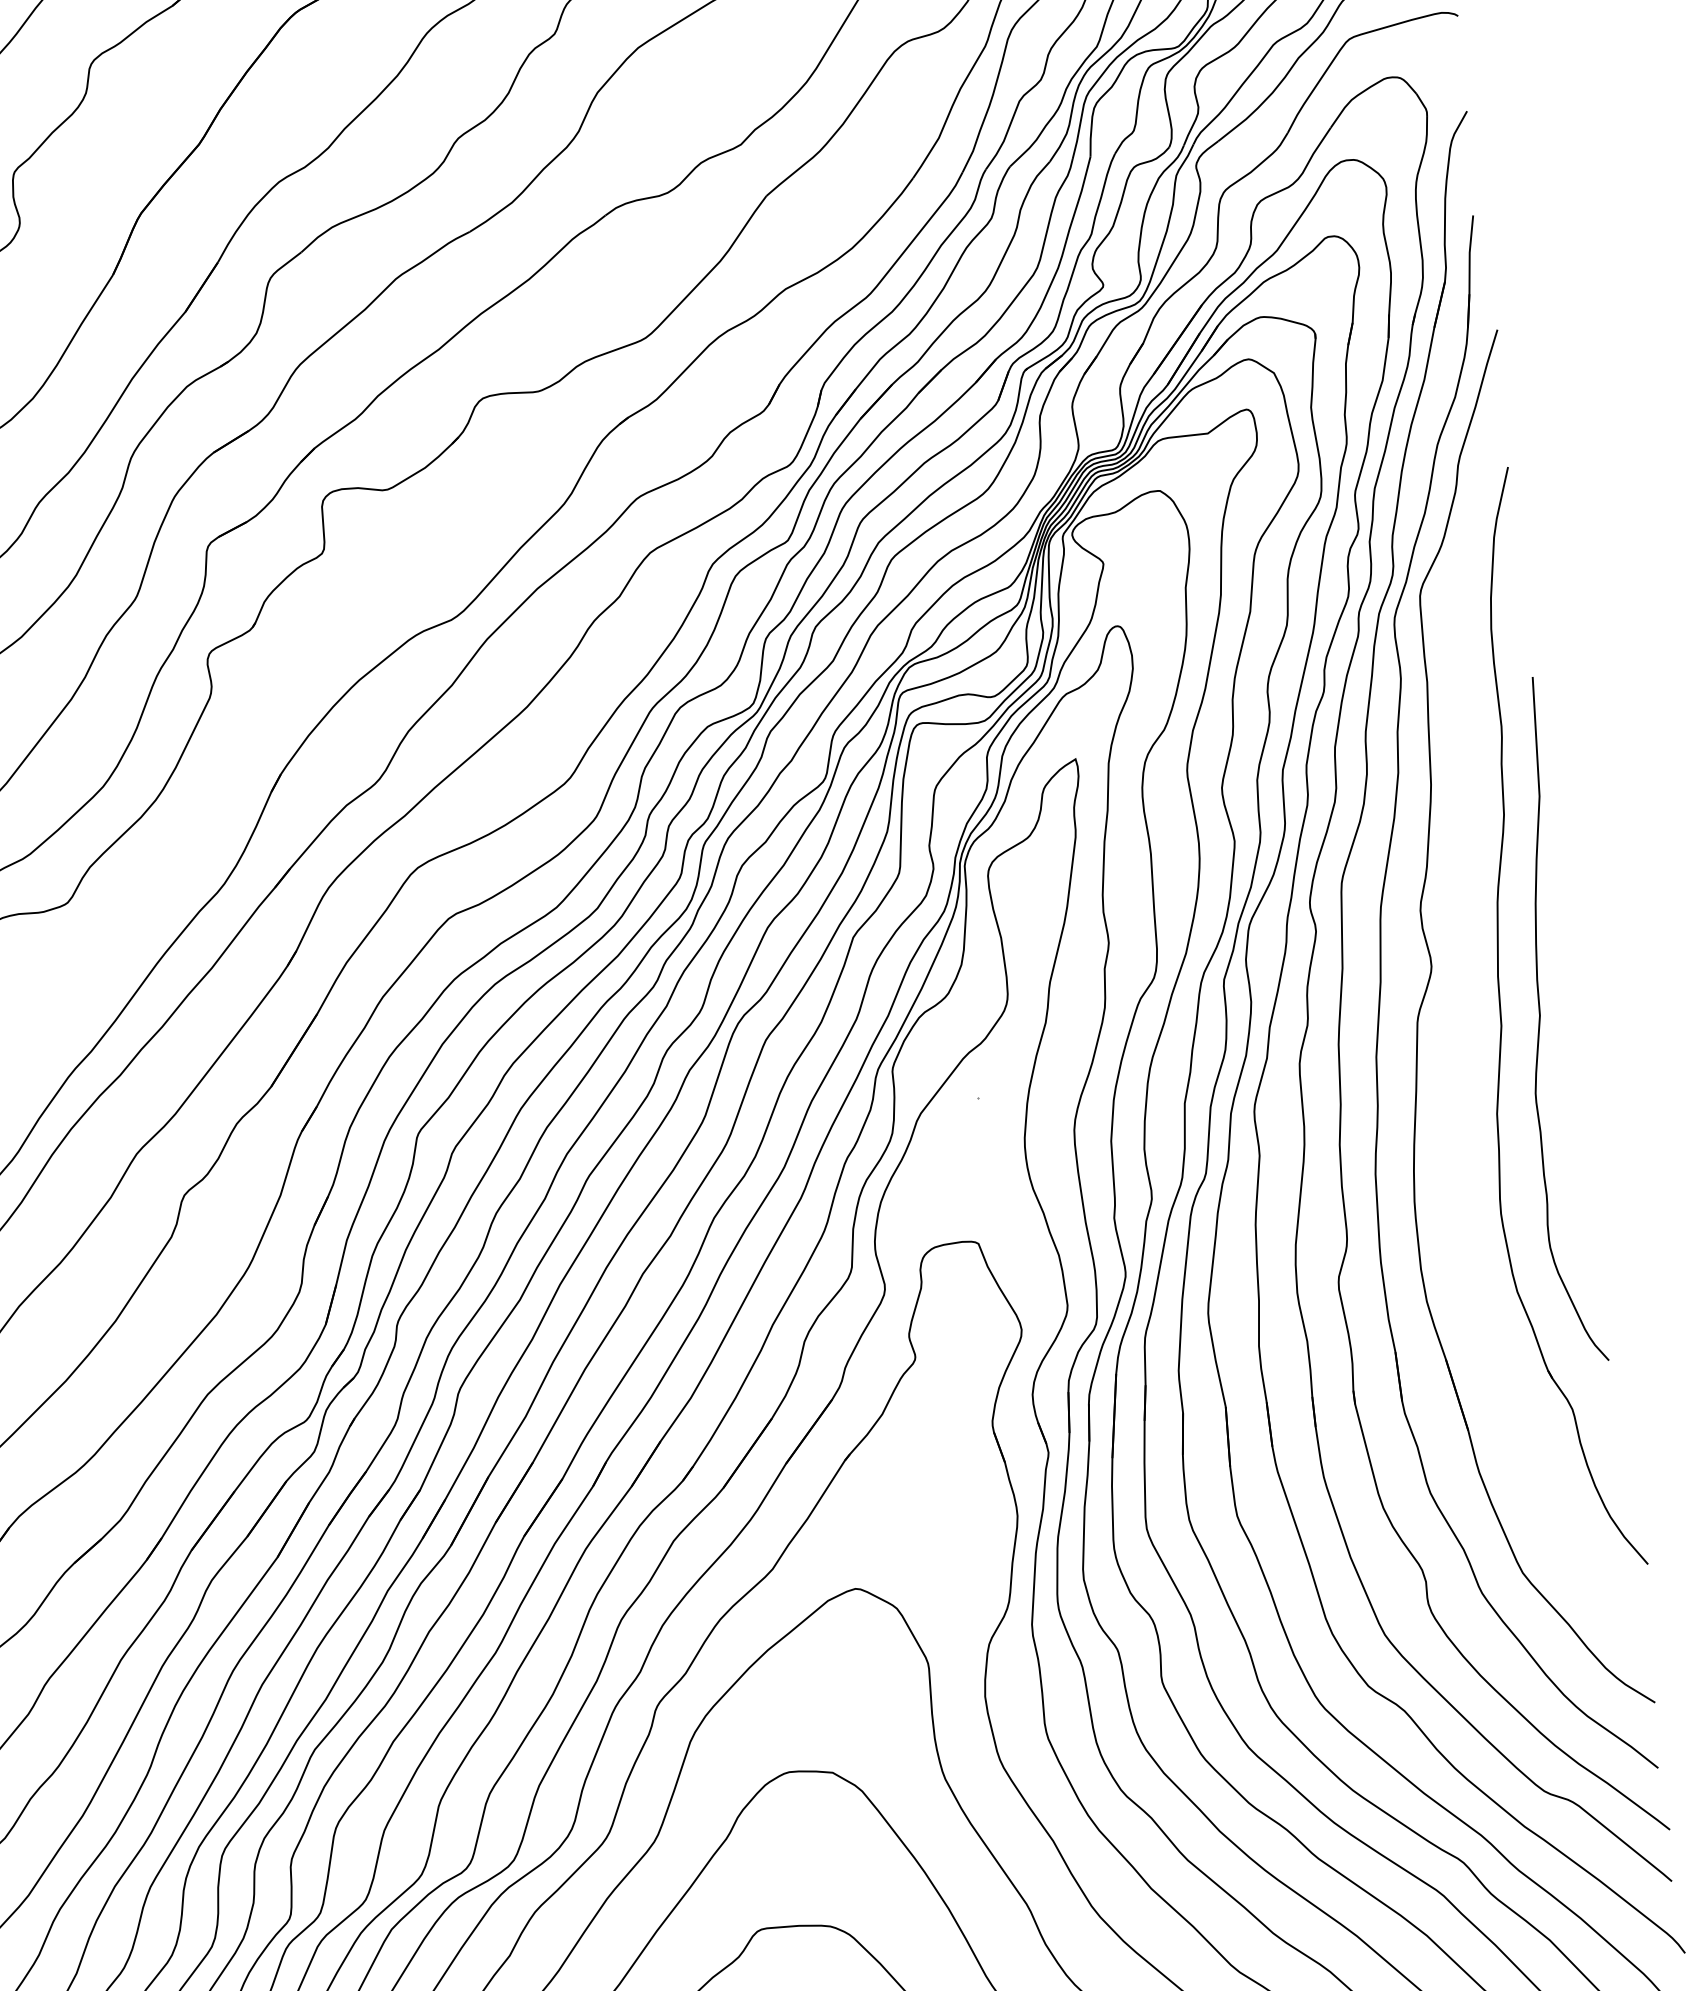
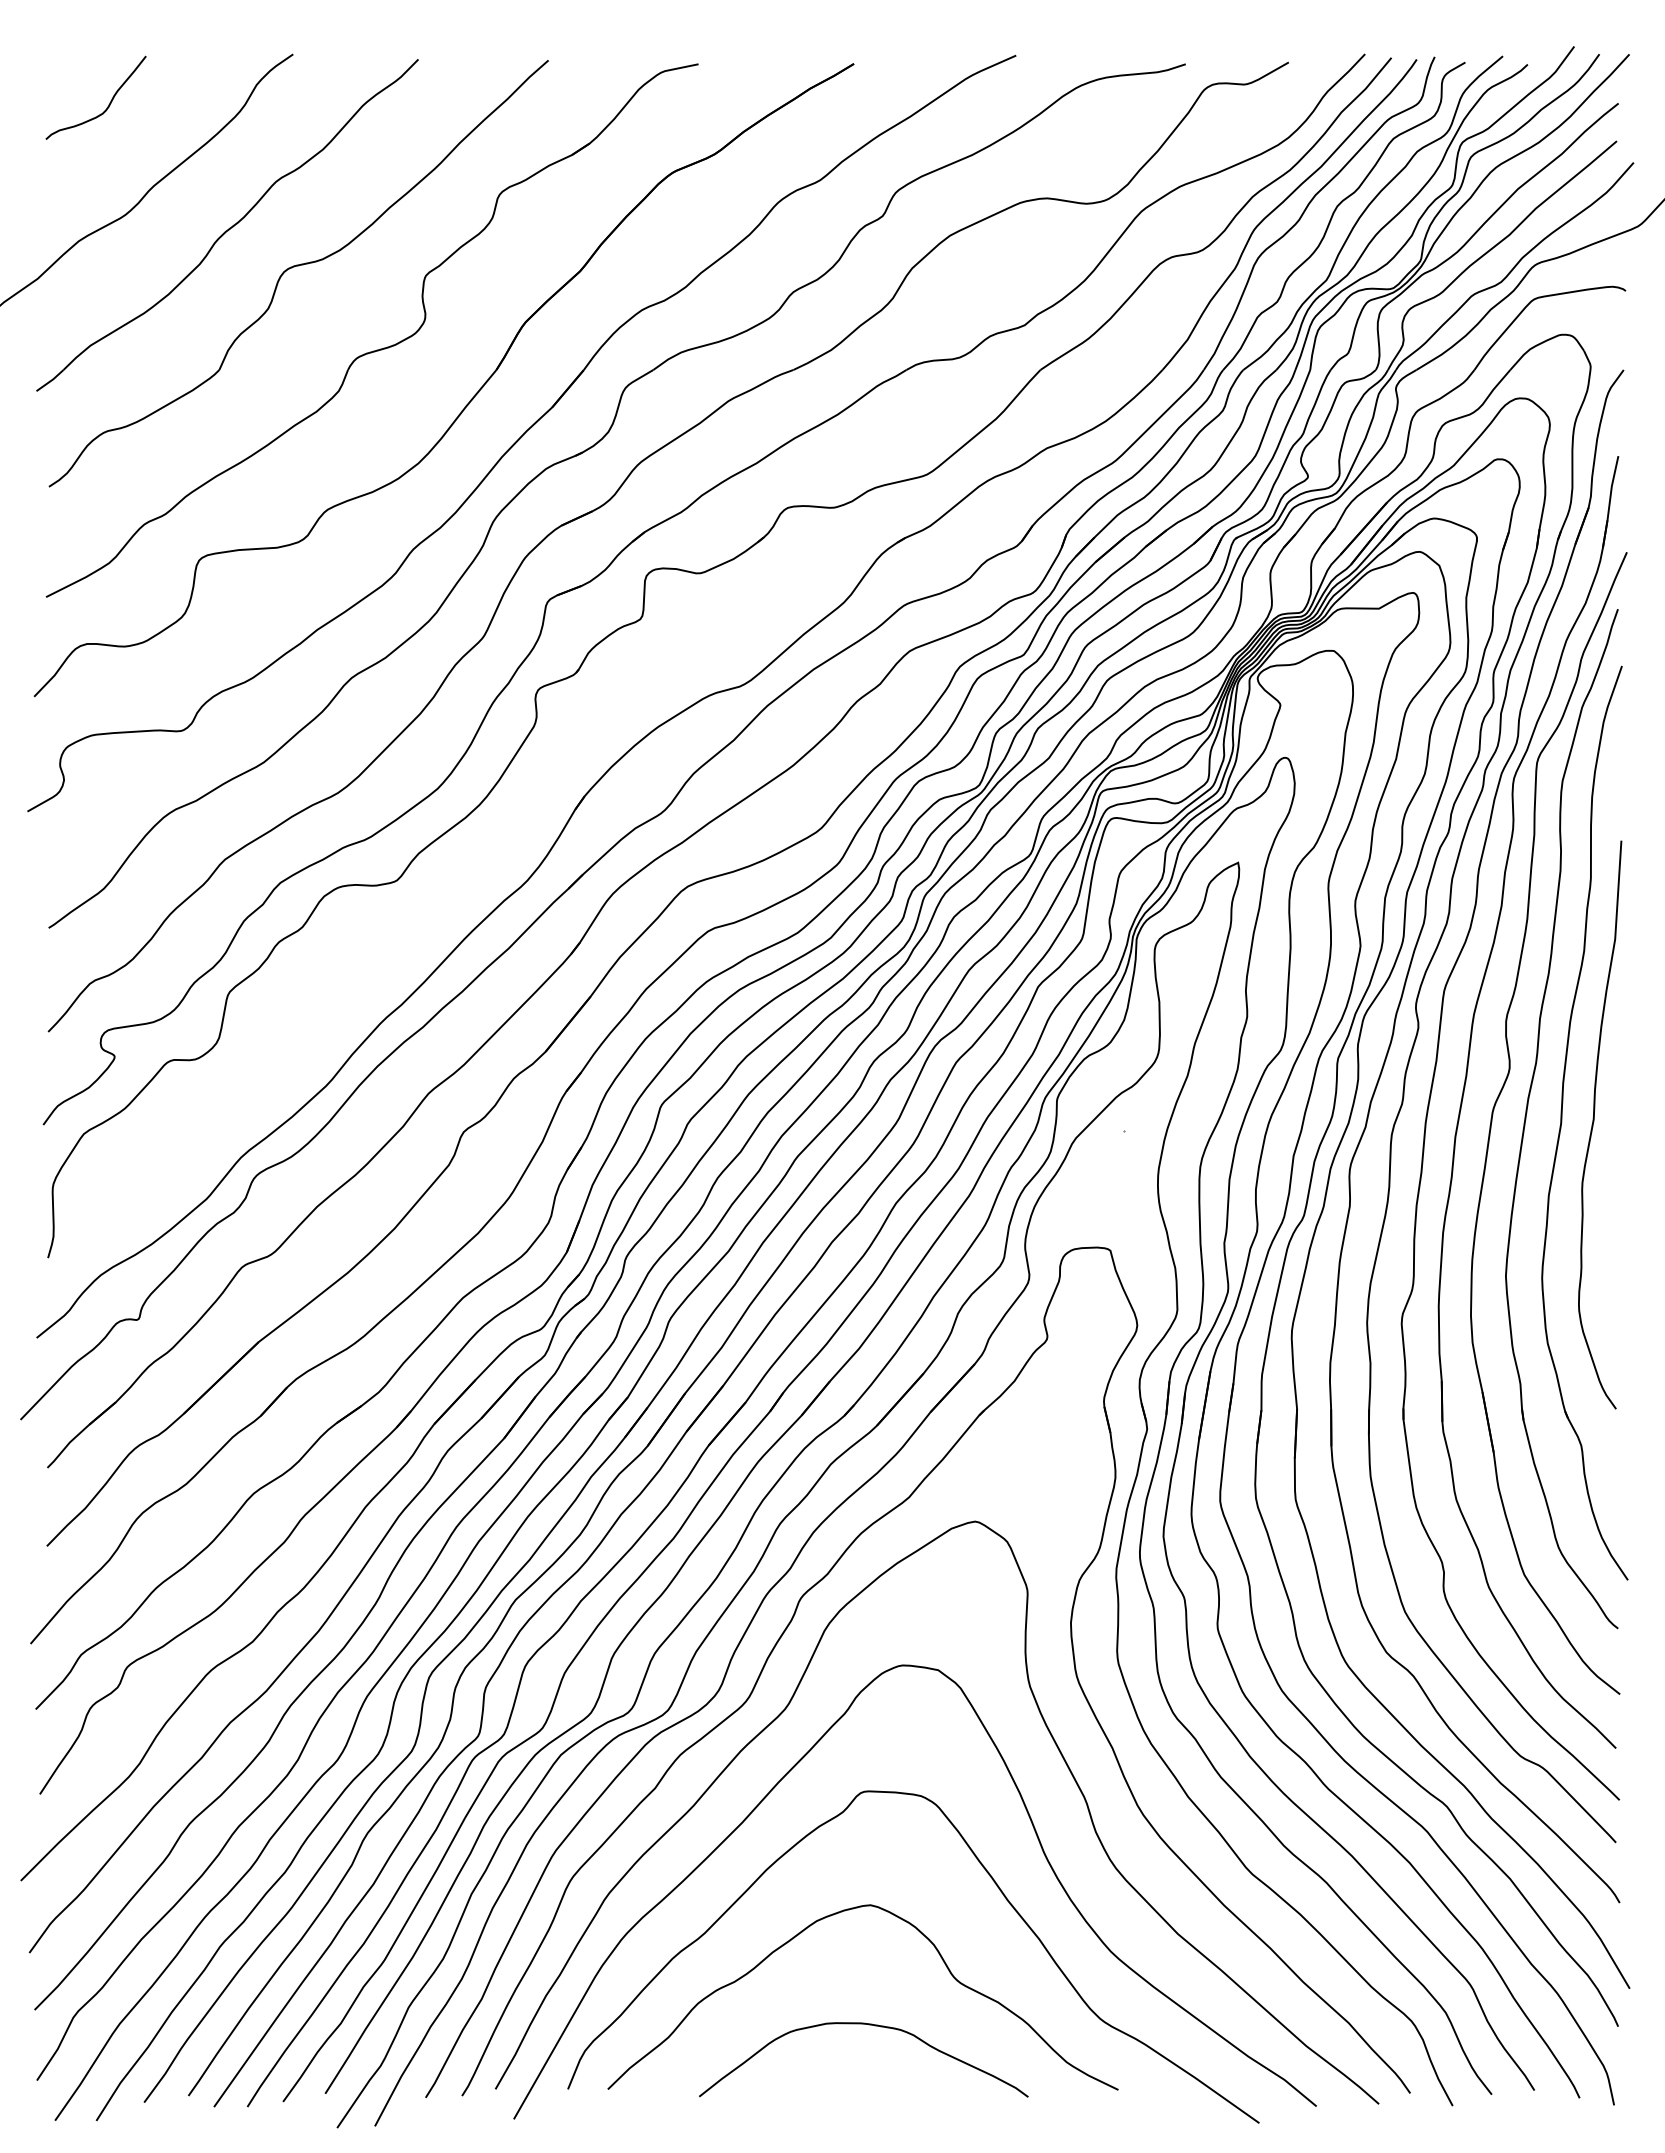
part: (1459, 1018) -> (1527, 1113), added

